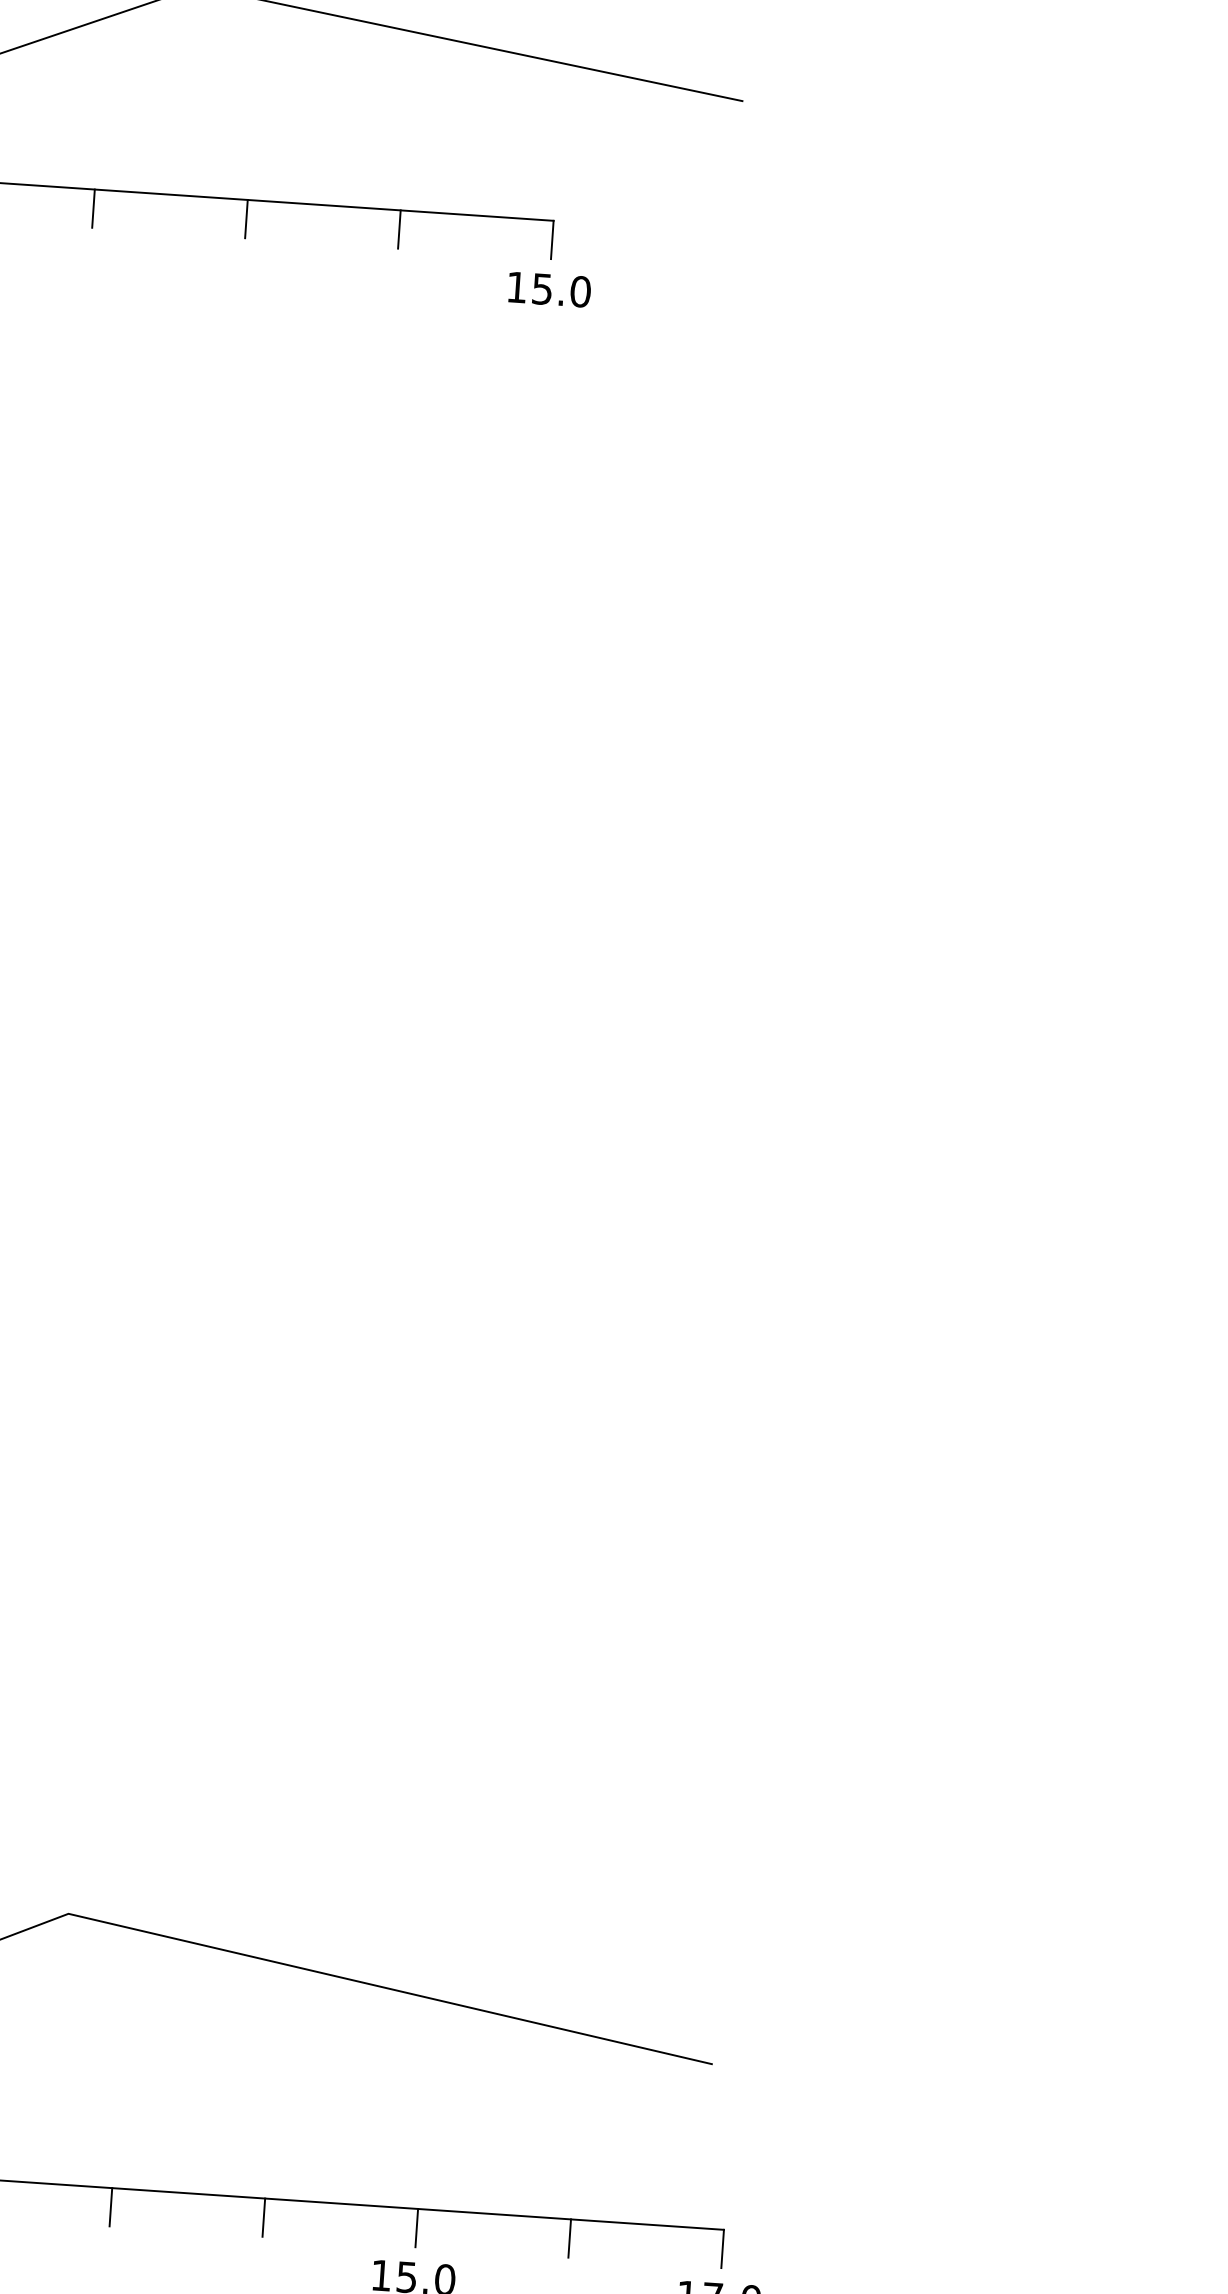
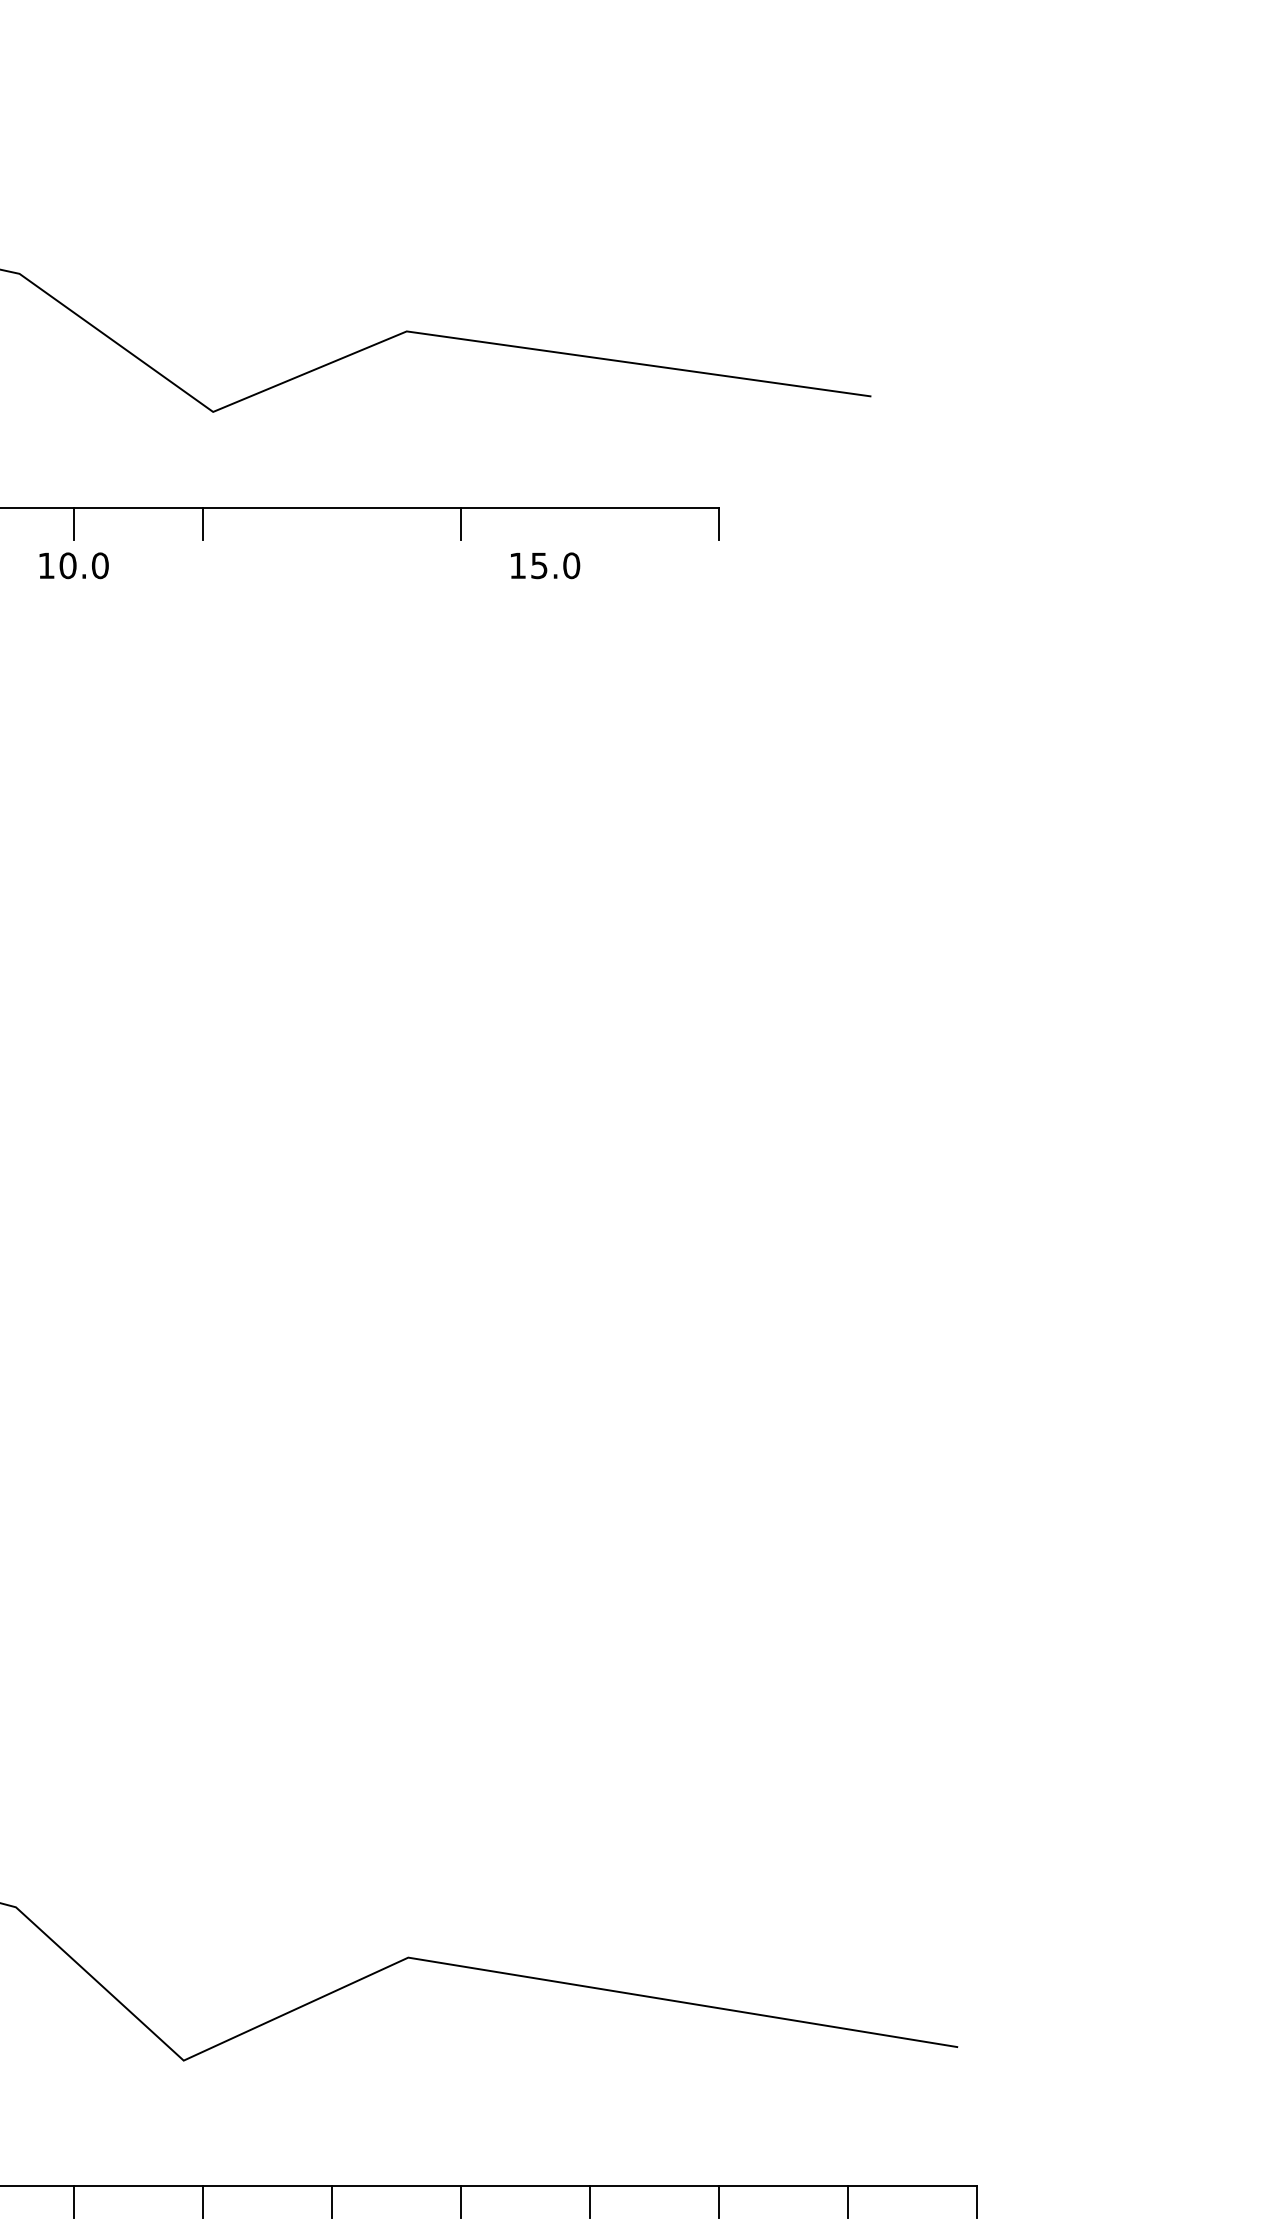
line: (93, 208) -> (331, 523), removed
line: (399, 229) -> (589, 523), removed
text: (549, 289) -> (545, 565), moved

